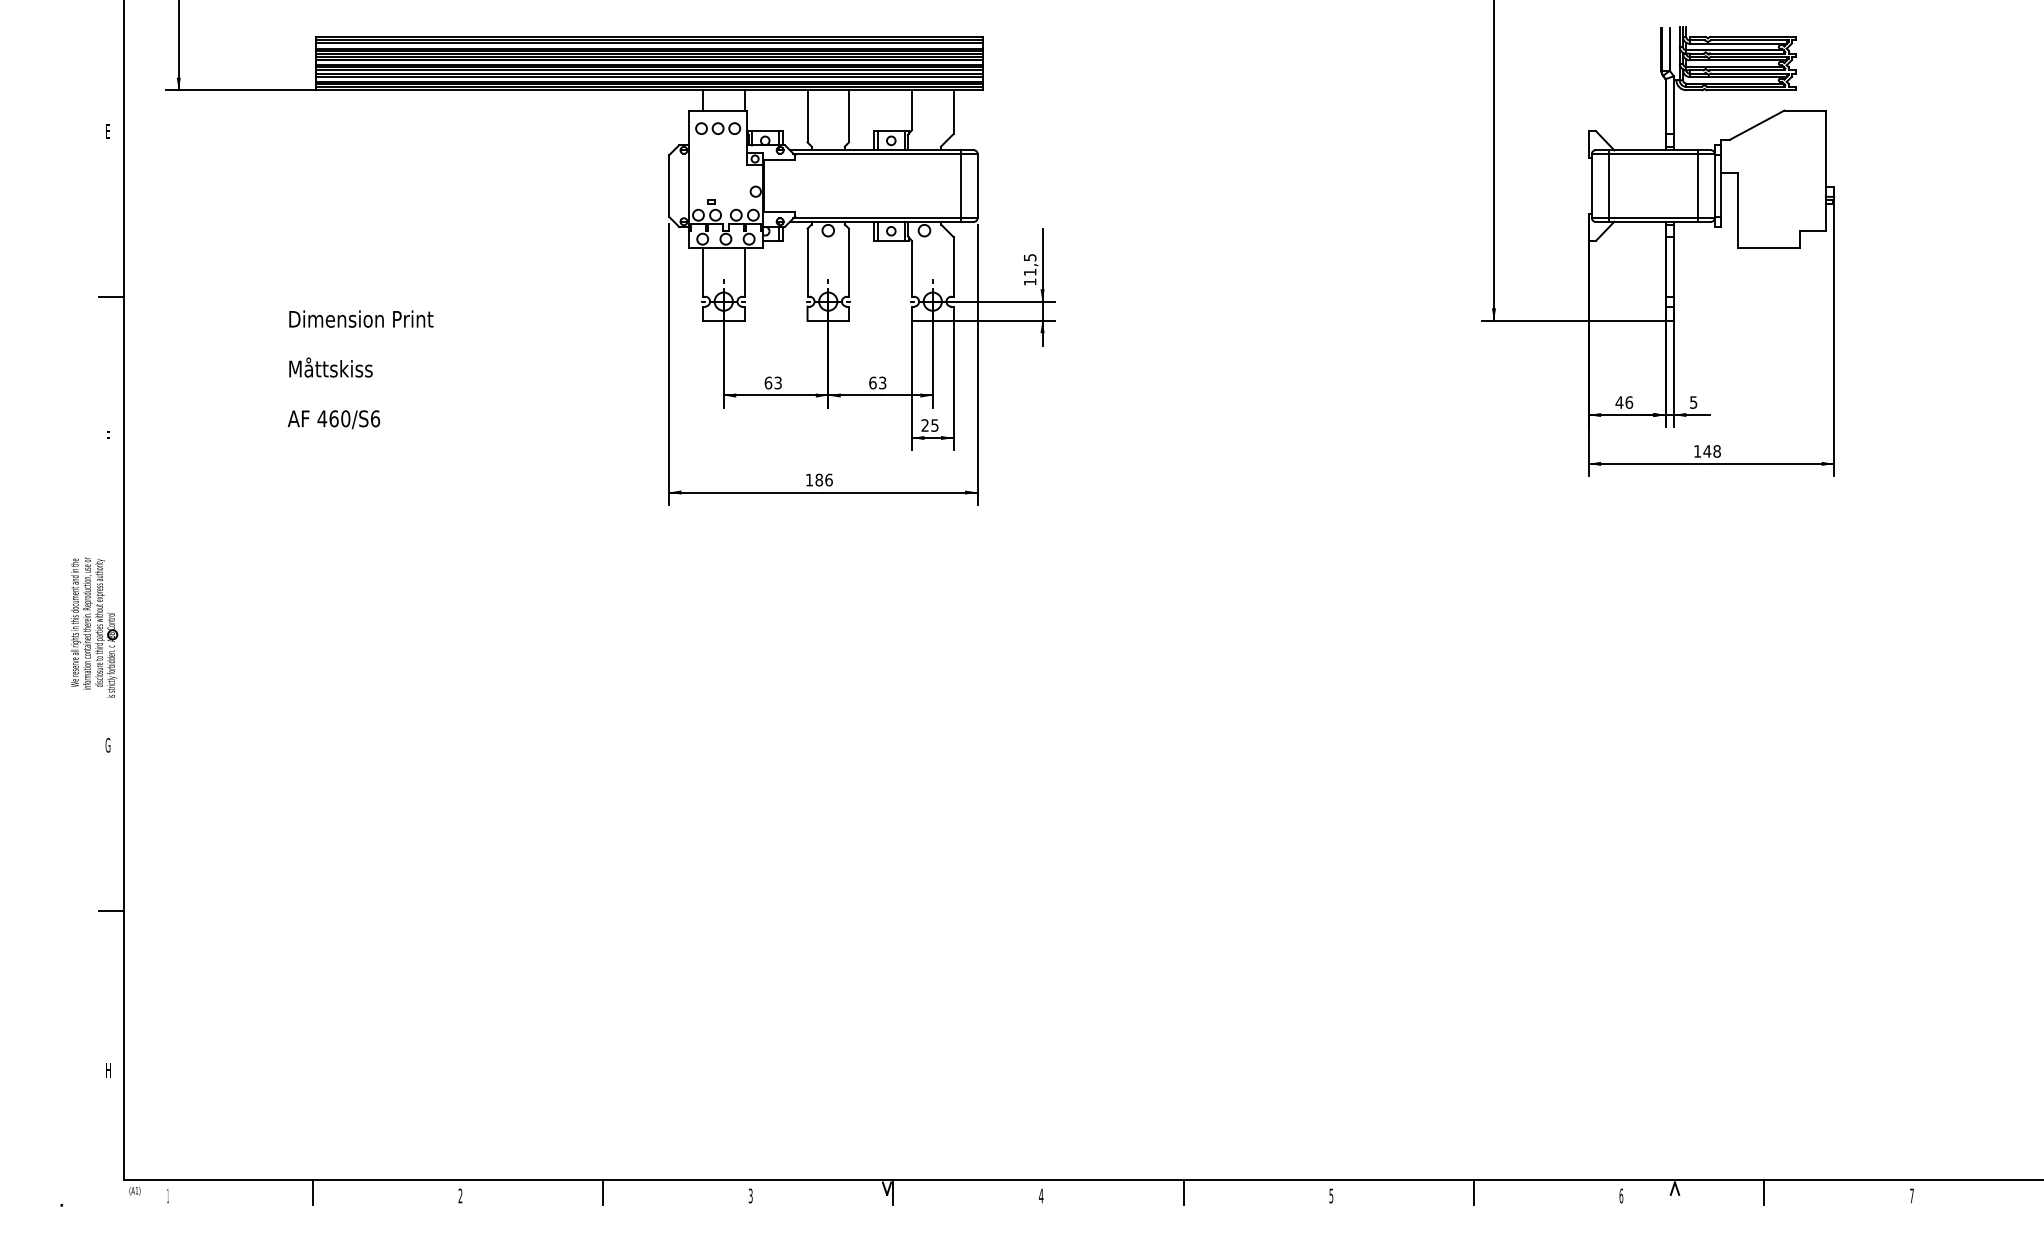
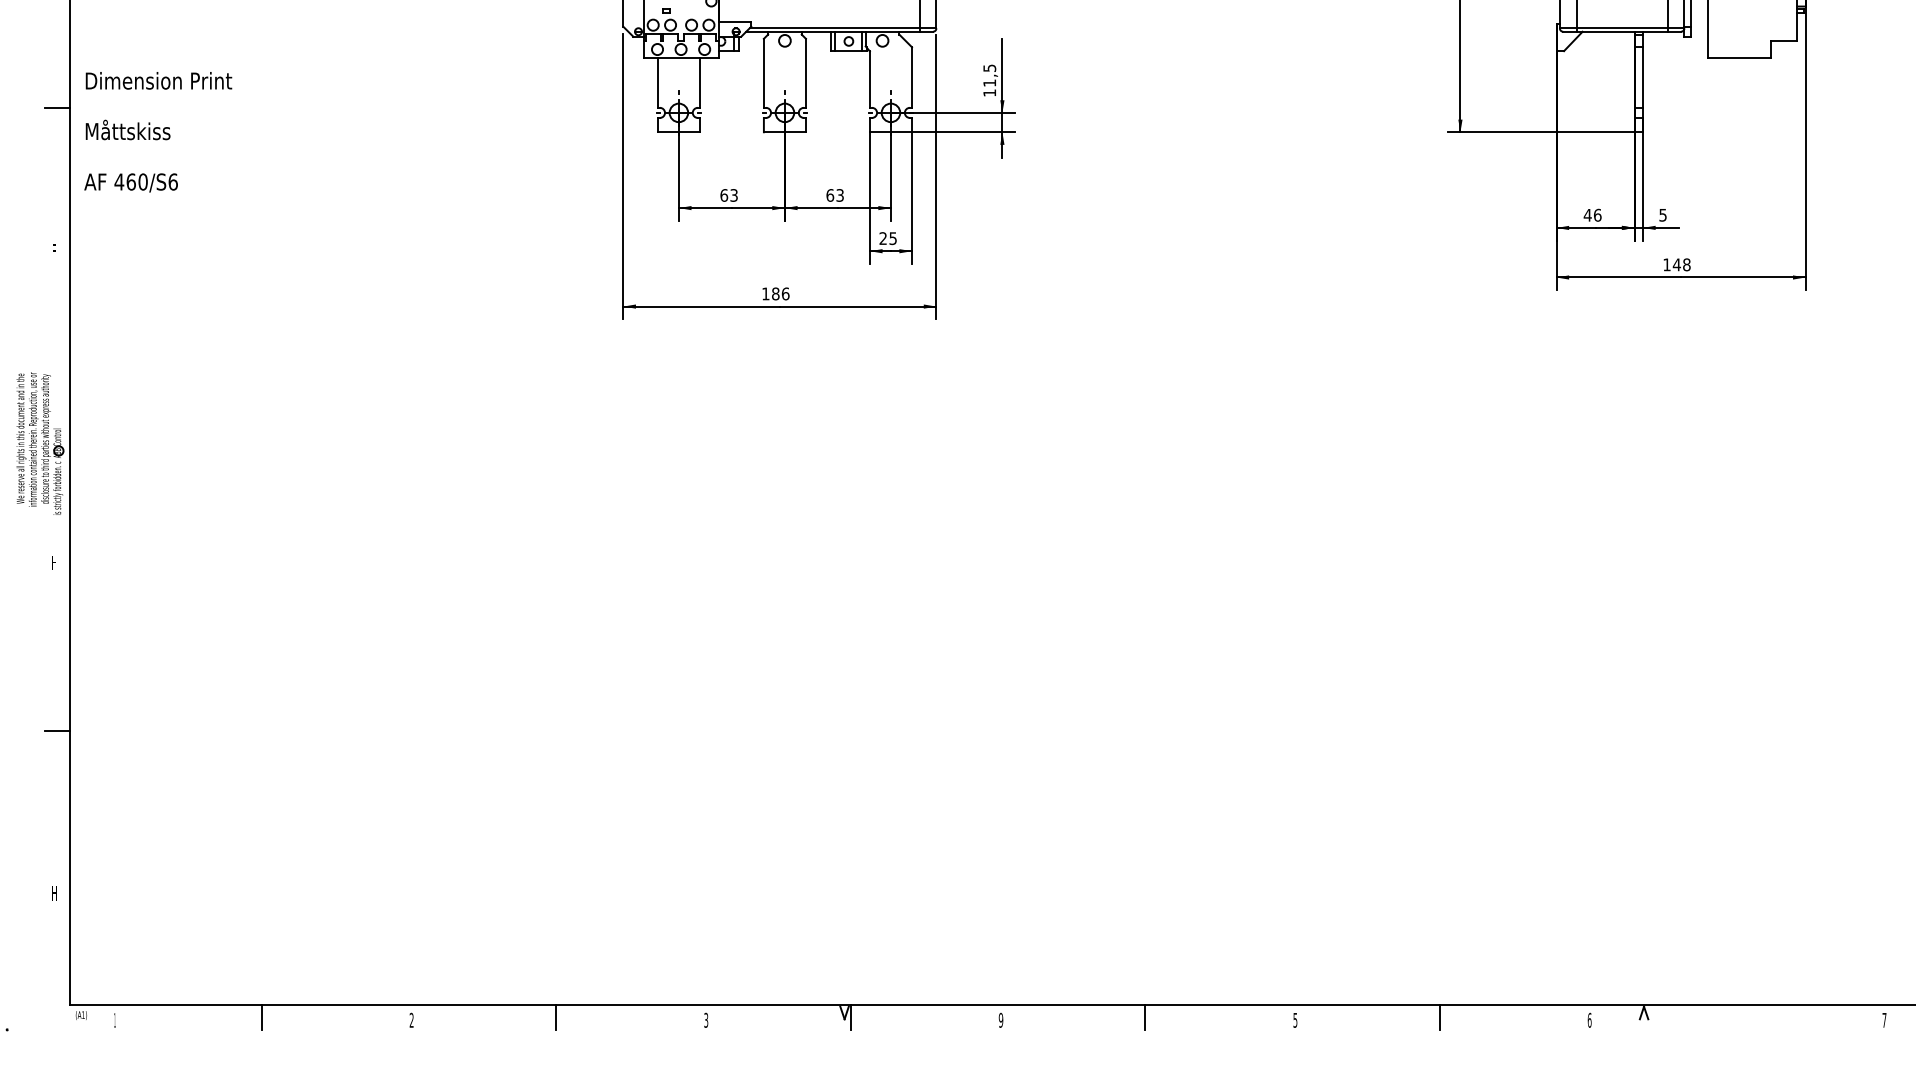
text: (360, 369) -> (158, 132), moved
text: (107, 744) -> (53, 562), G -> H
line: (1764, 1192) -> (1734, 1016), removed
text: (1041, 1195) -> (1001, 1019), 4 -> 9

